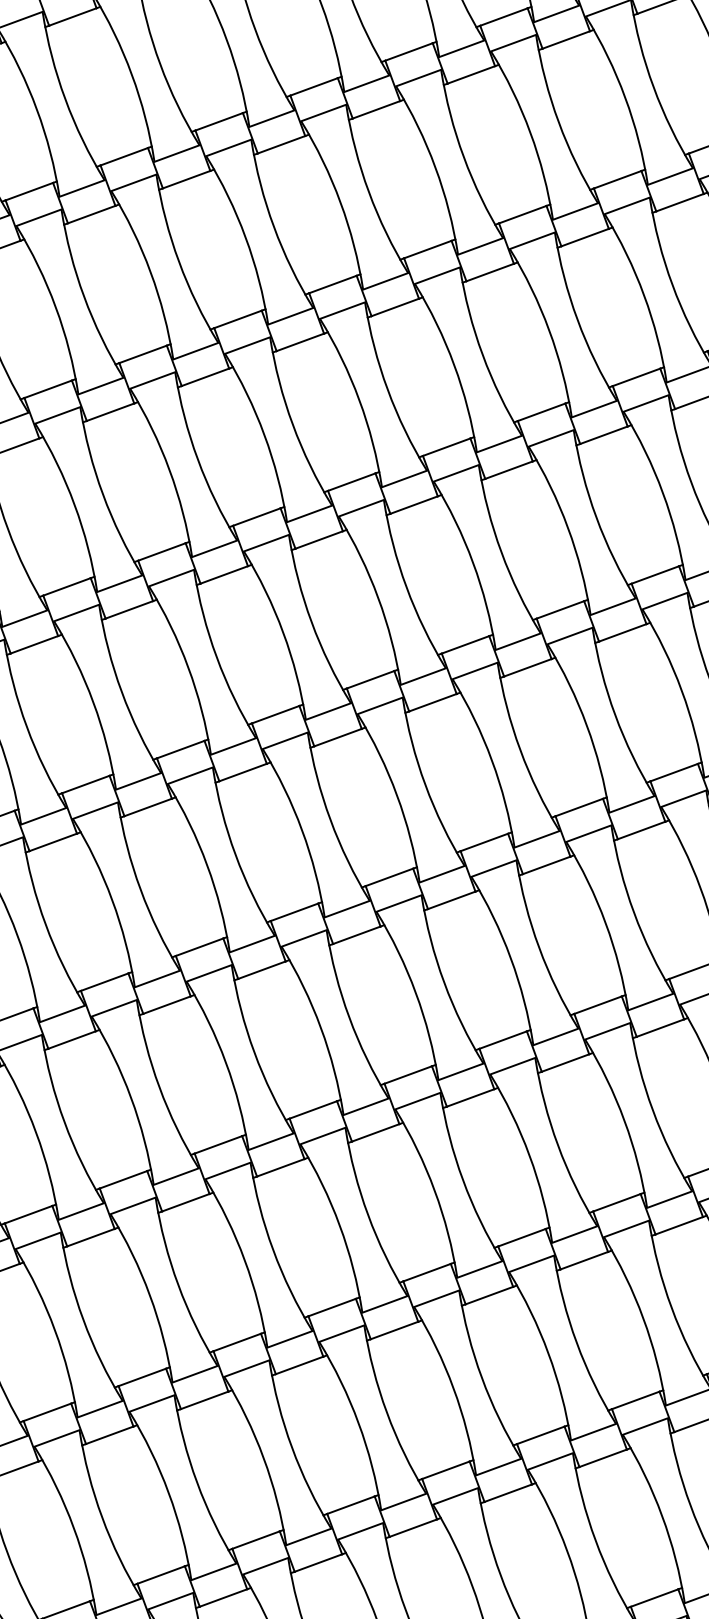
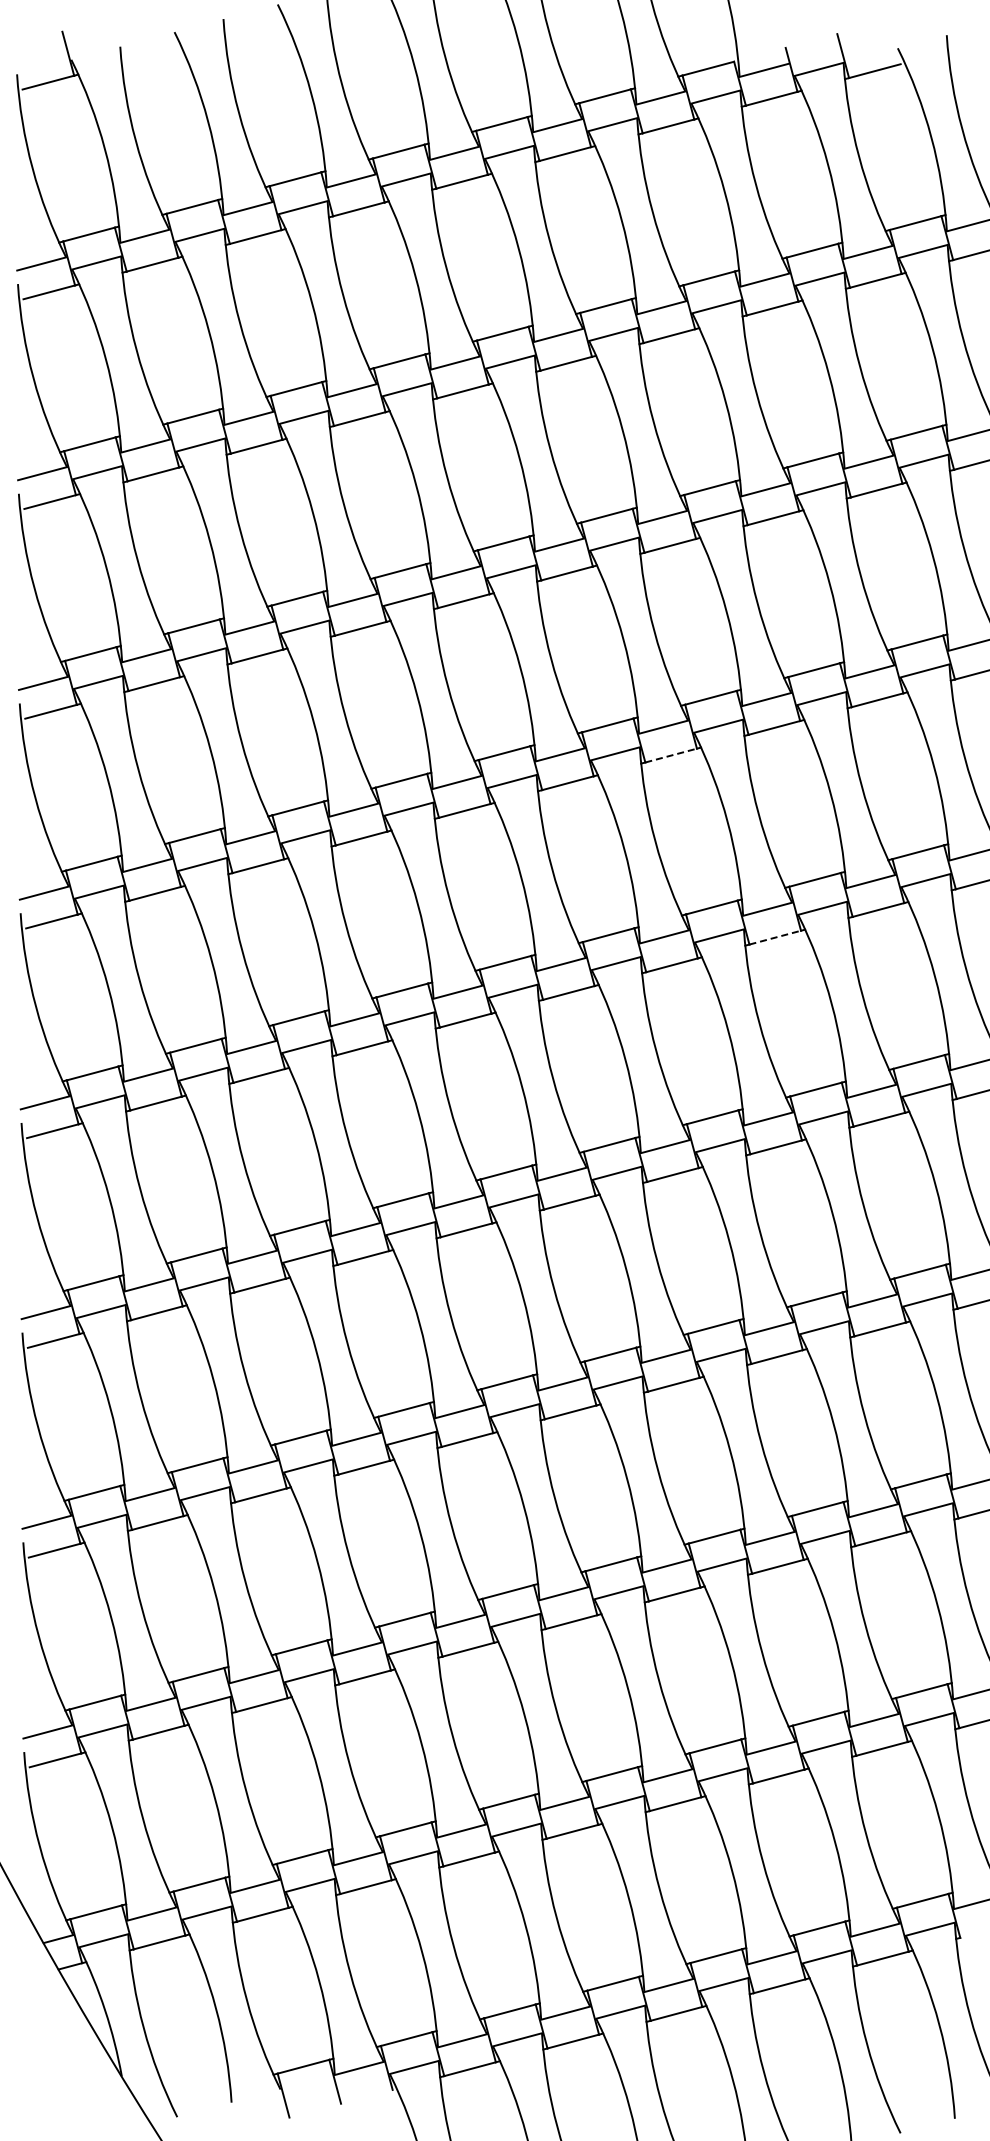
line: (509, 470) -> (671, 755), solid -> dashed
line: (622, 632) -> (775, 937), solid -> dashed

